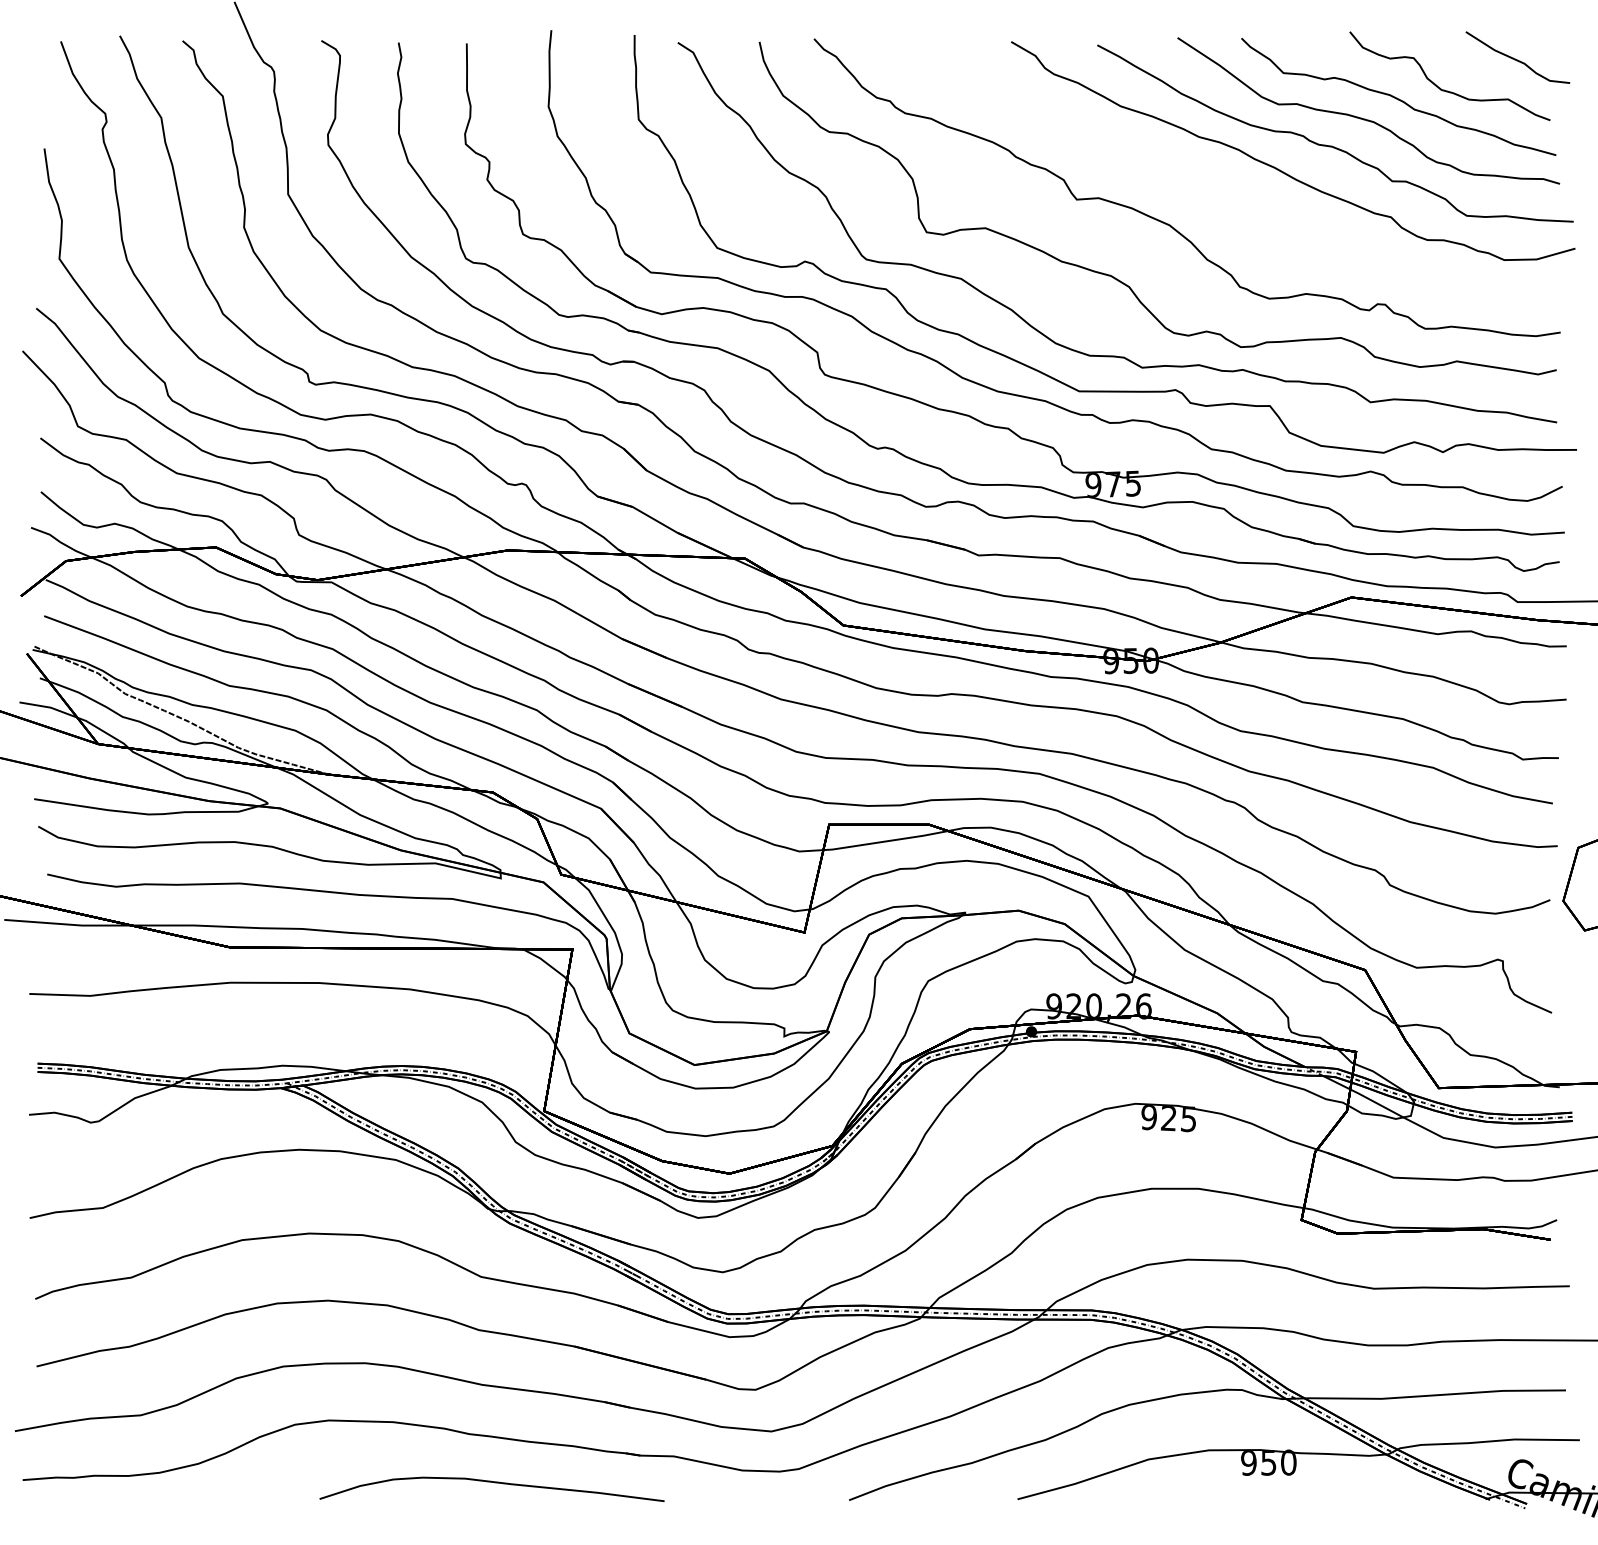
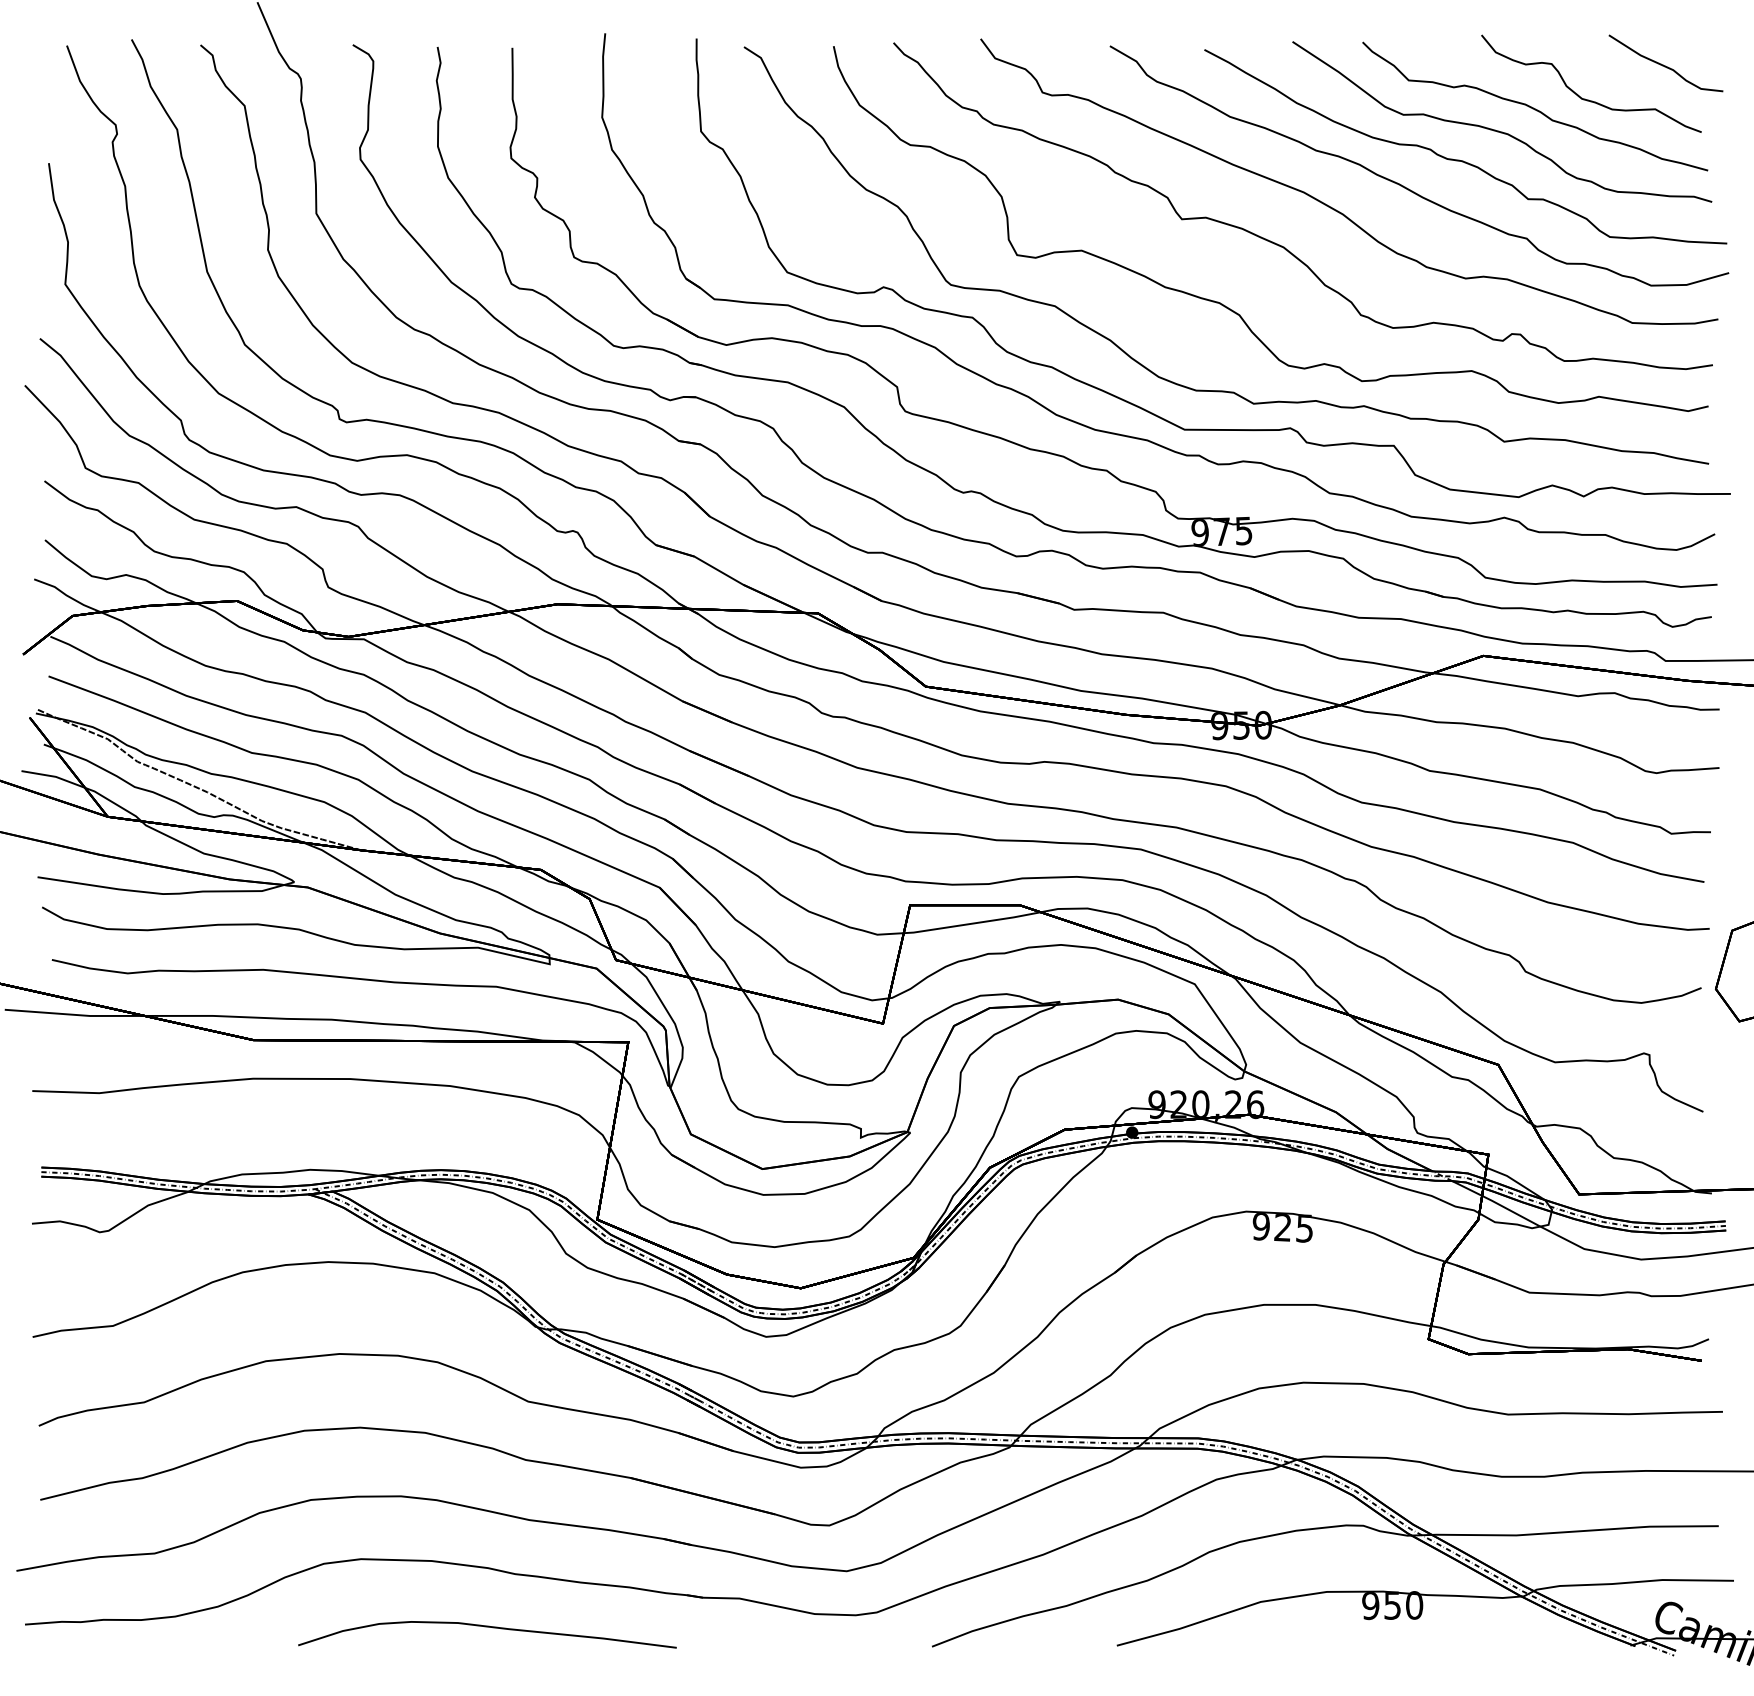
curve: (1217, 190) -> (1336, 209), added
curve: (494, 1483) -> (490, 1628), moved

